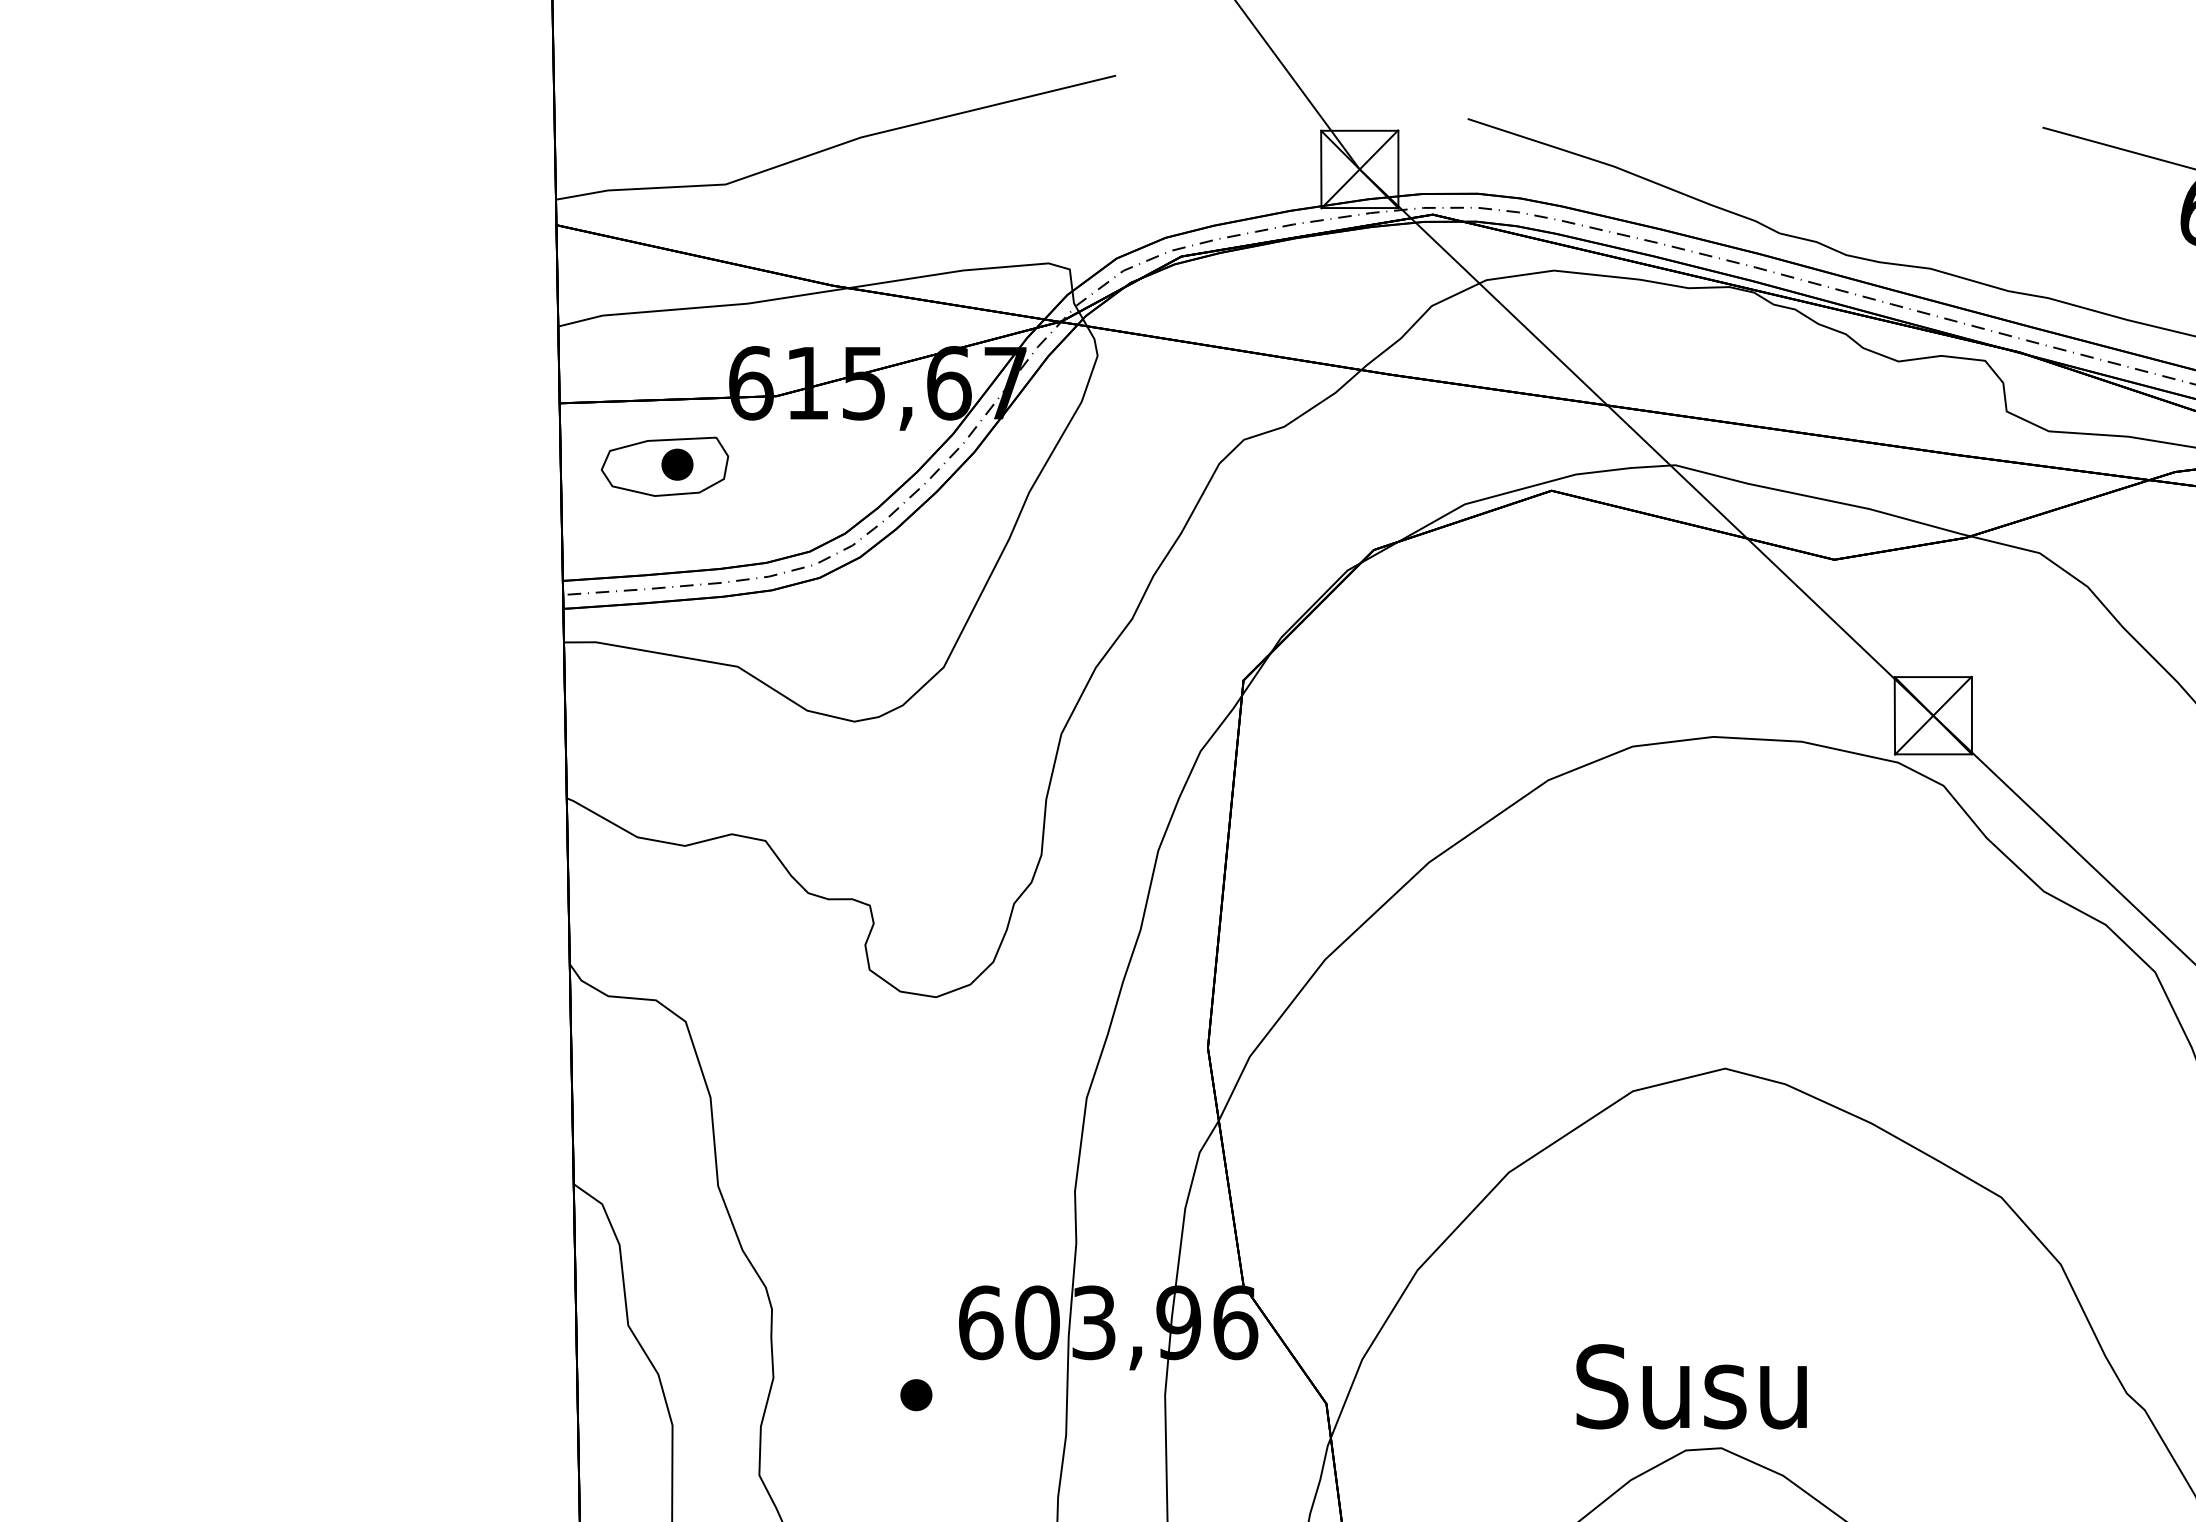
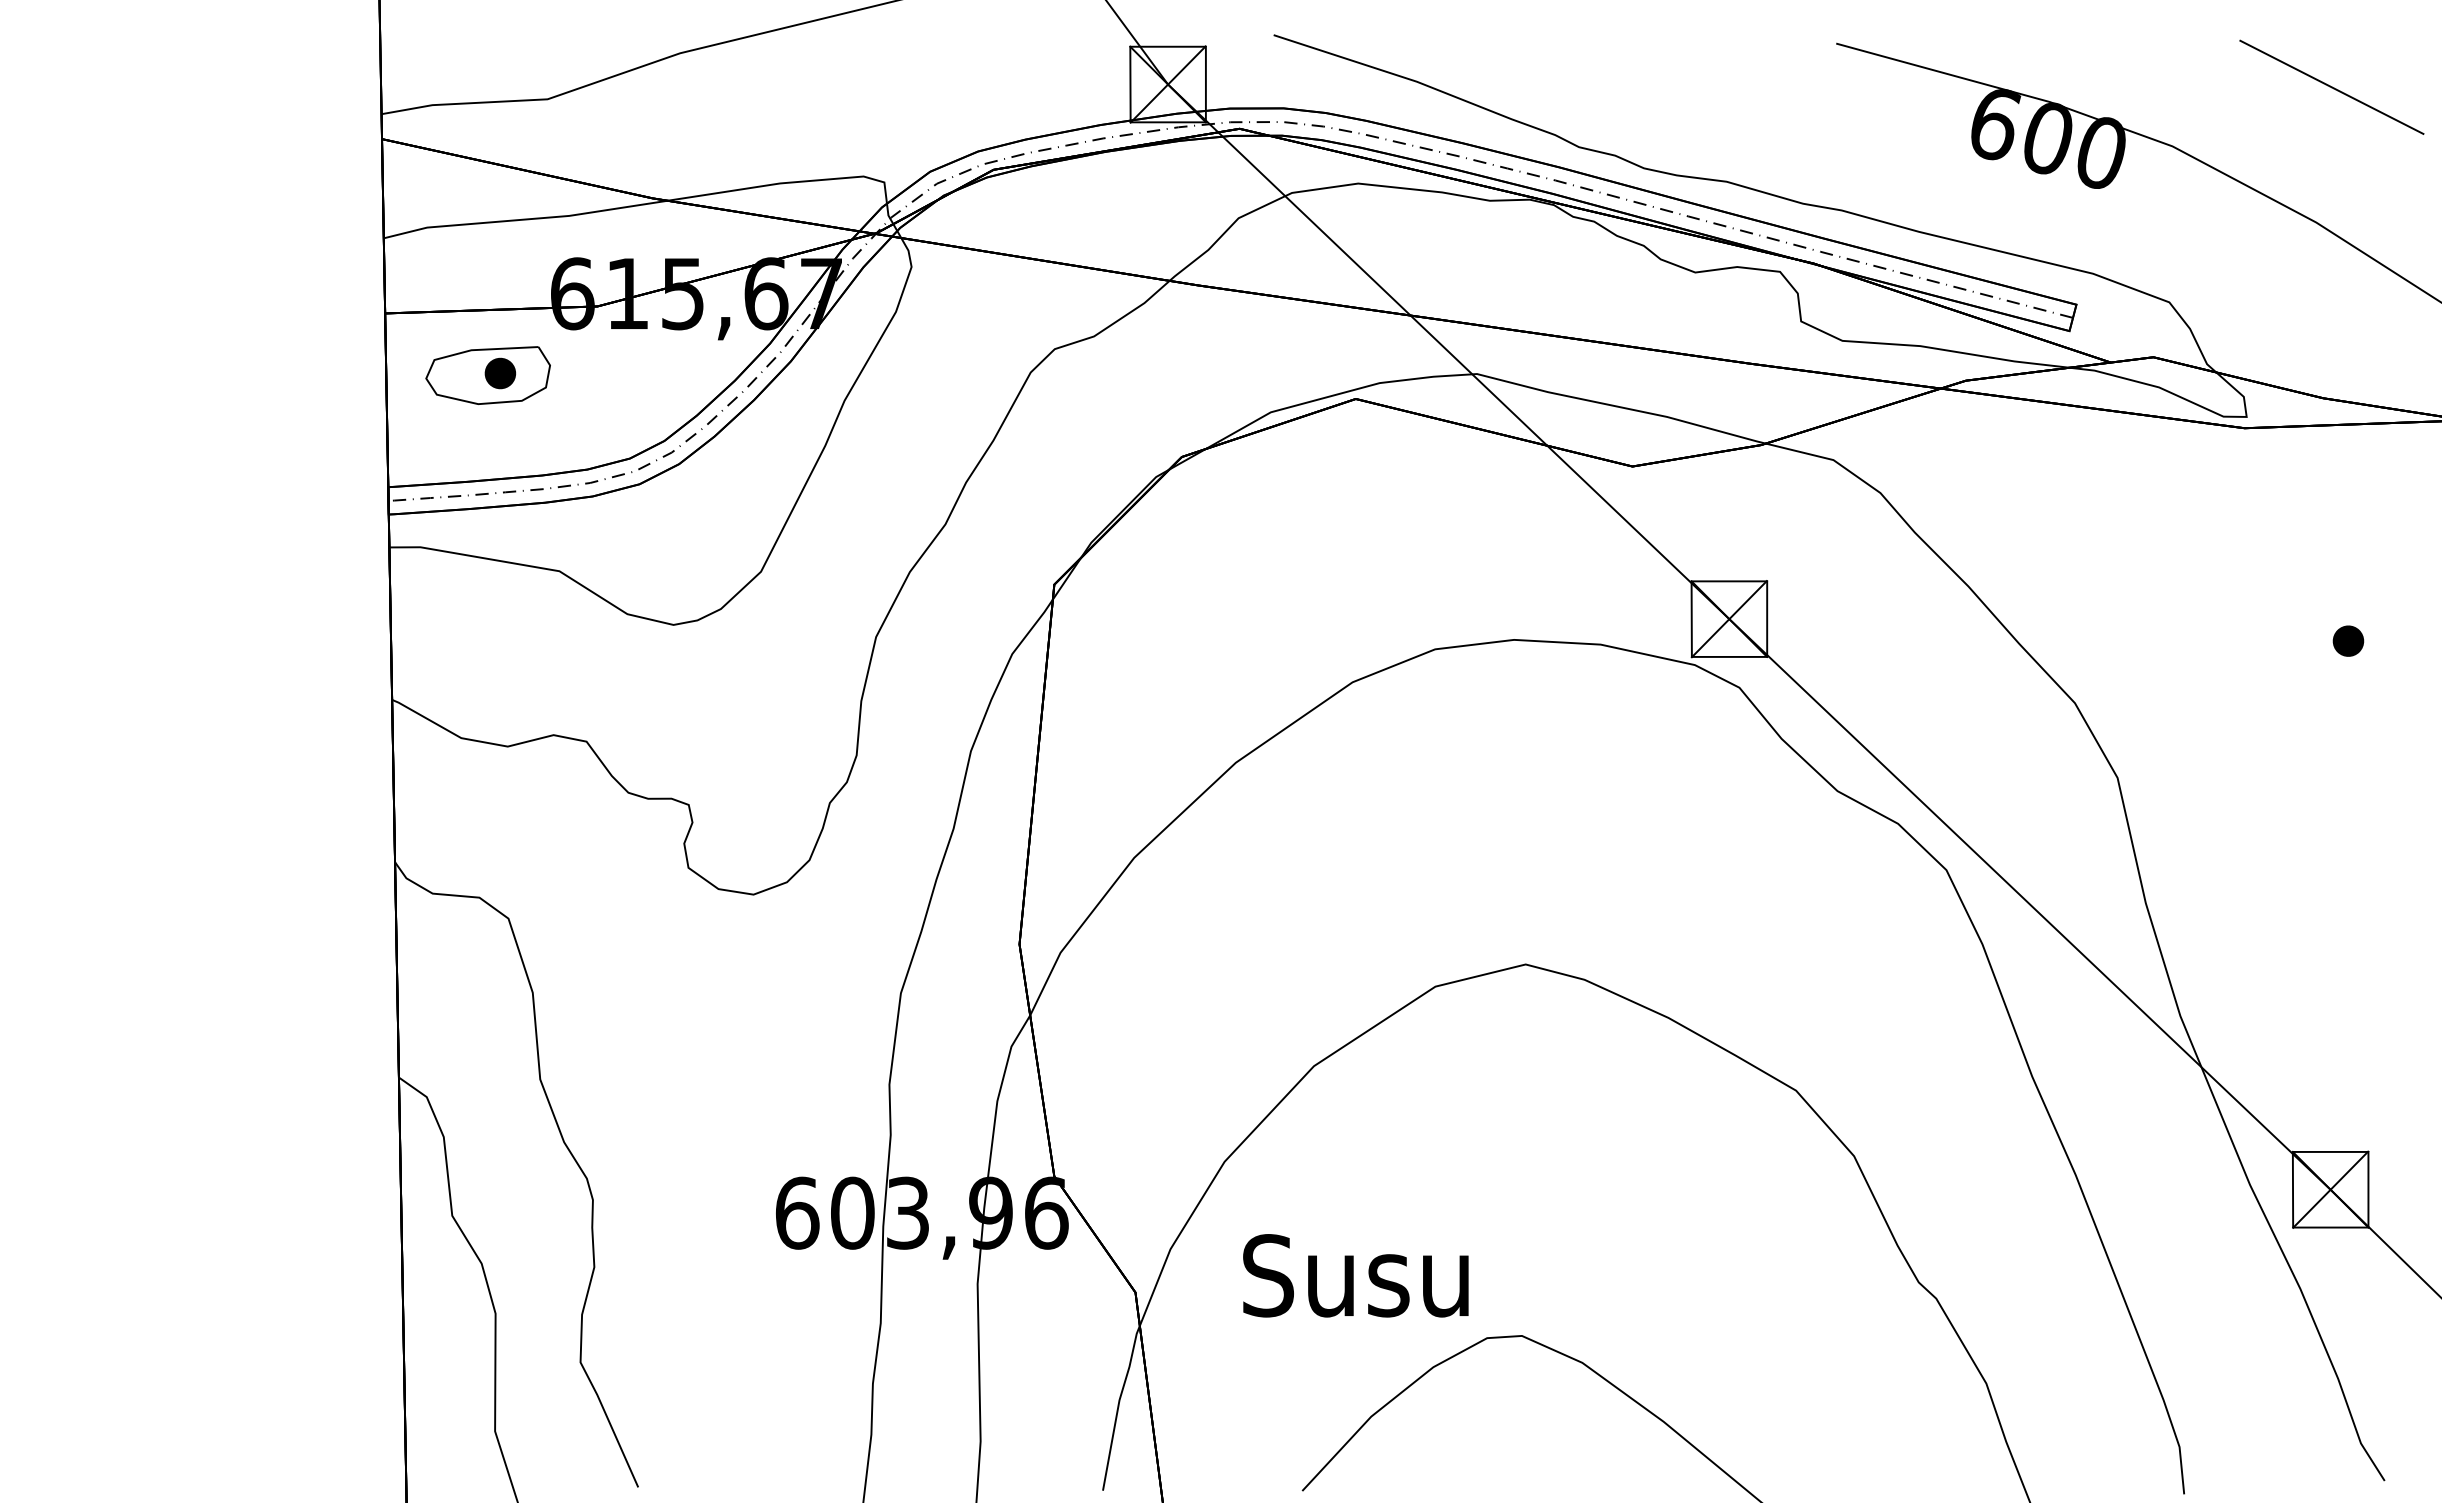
text: (1691, 1386) -> (1355, 1275), moved
part: (915, 1394) -> (733, 1283), removed

